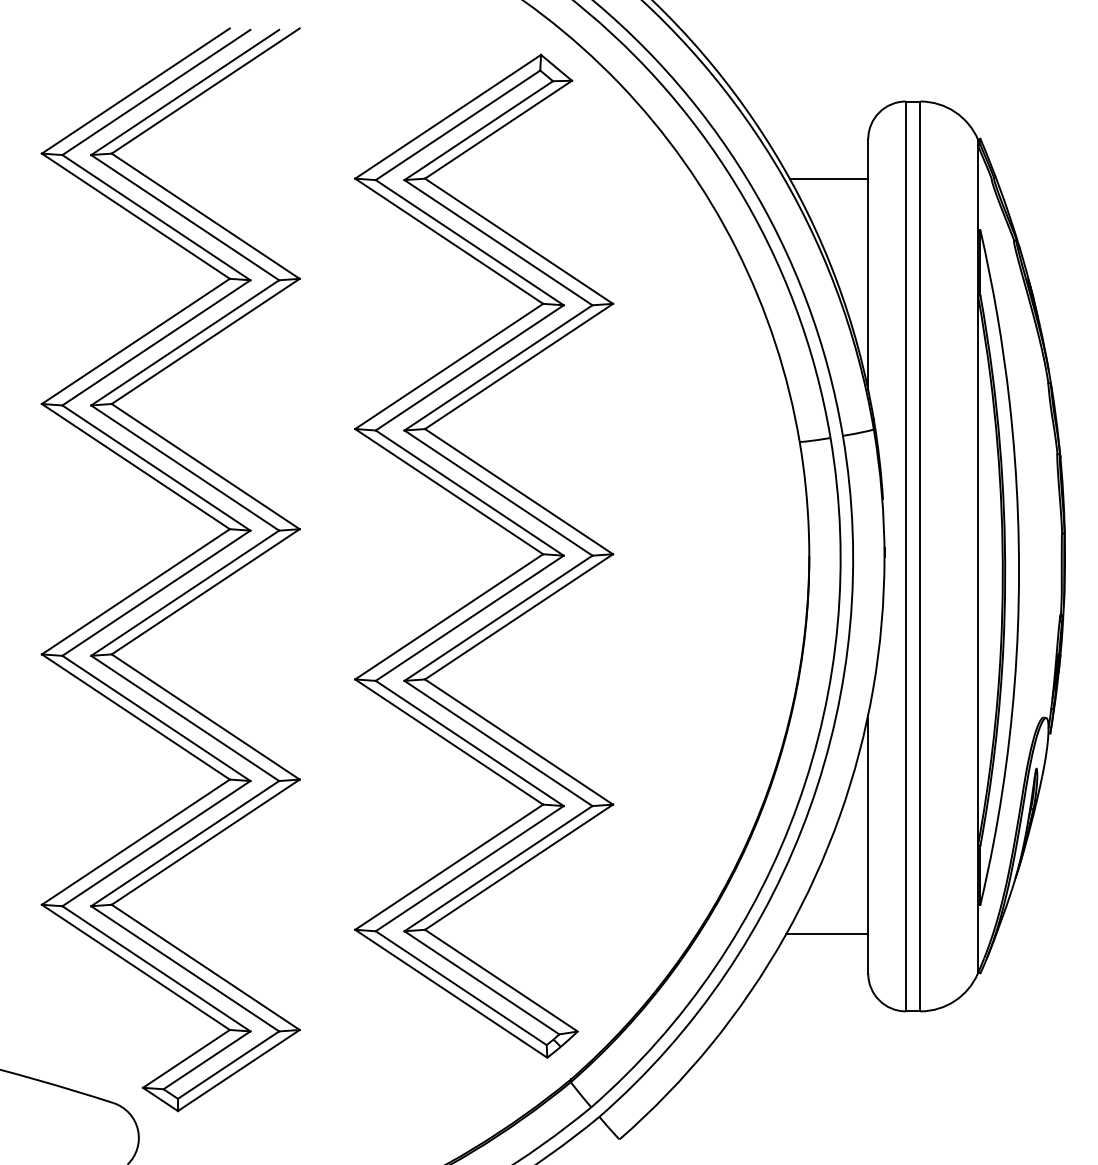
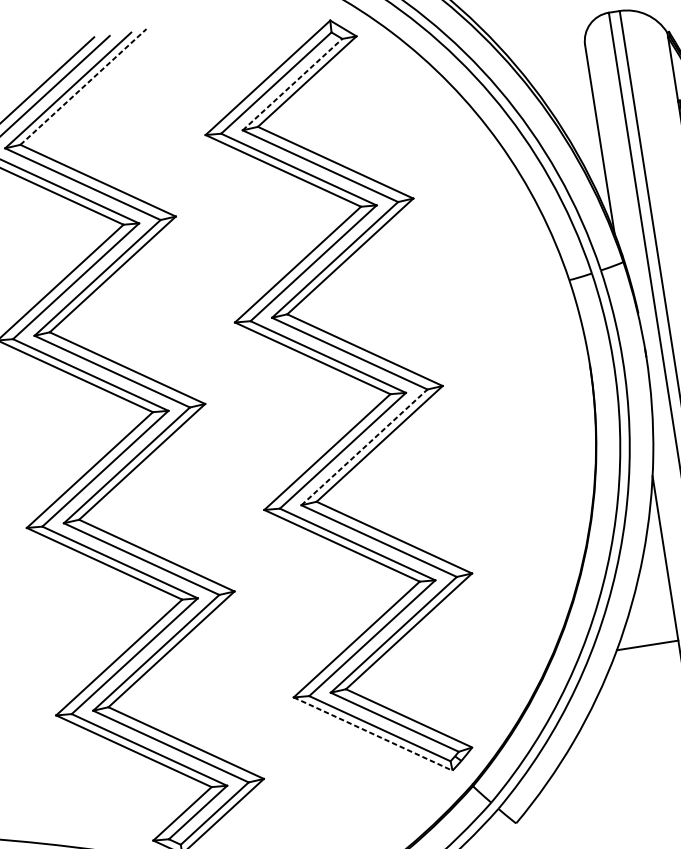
line: (205, 91) -> (83, 87), solid -> dashed
line: (479, 130) -> (293, 84), solid -> dashed
line: (828, 178) -> (559, 79), removed
line: (498, 618) -> (364, 447), solid -> dashed
line: (451, 994) -> (373, 734), solid -> dashed

